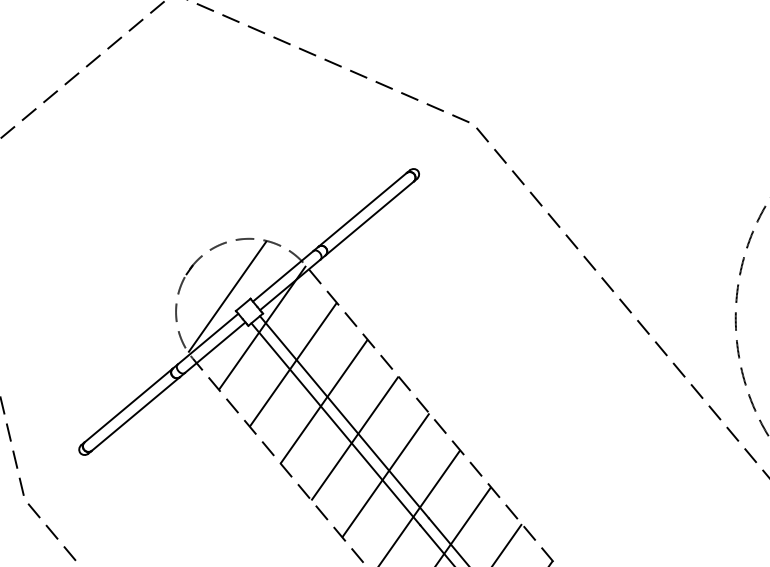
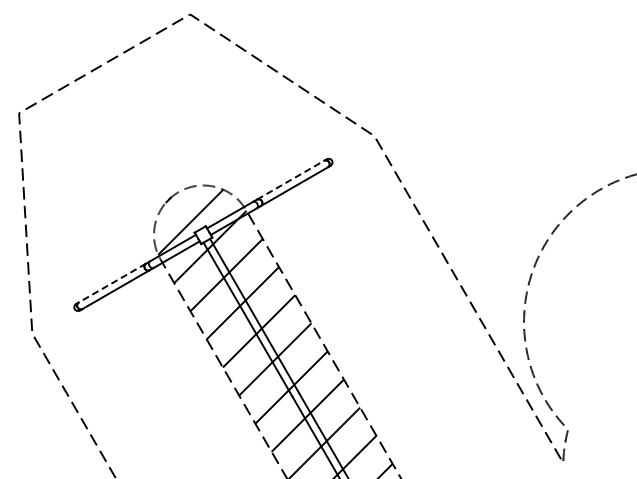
line: (362, 210) -> (290, 180), solid -> dashed
line: (128, 406) -> (112, 283), solid -> dashed

